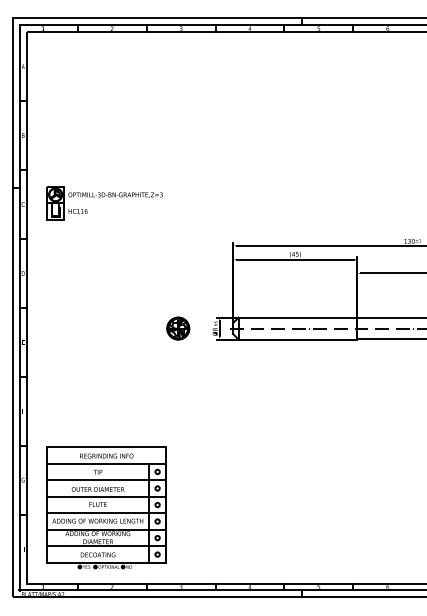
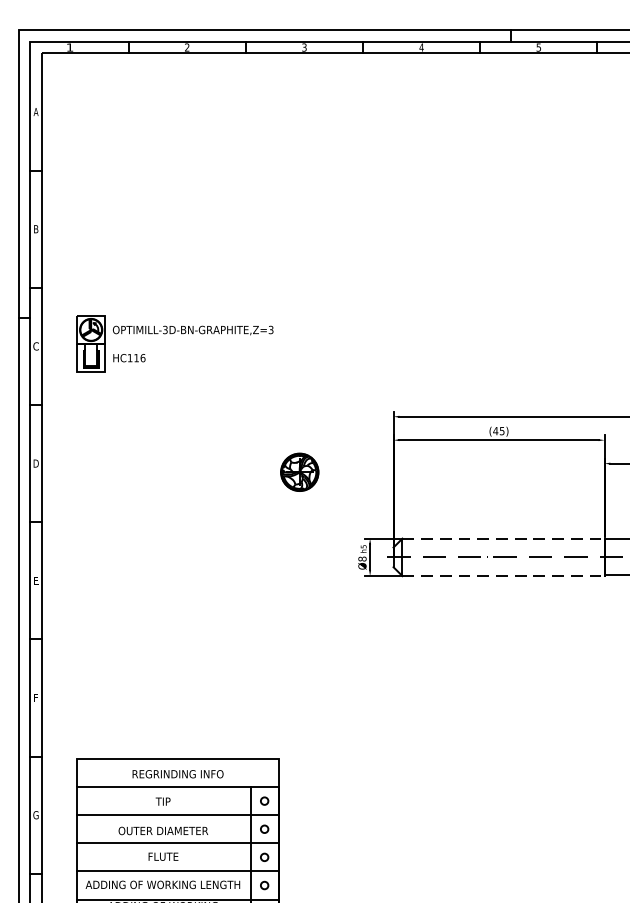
line: (298, 317) -> (504, 538), solid -> dashed
part: (178, 328) -> (300, 472), moved
line: (298, 339) -> (504, 575), solid -> dashed

